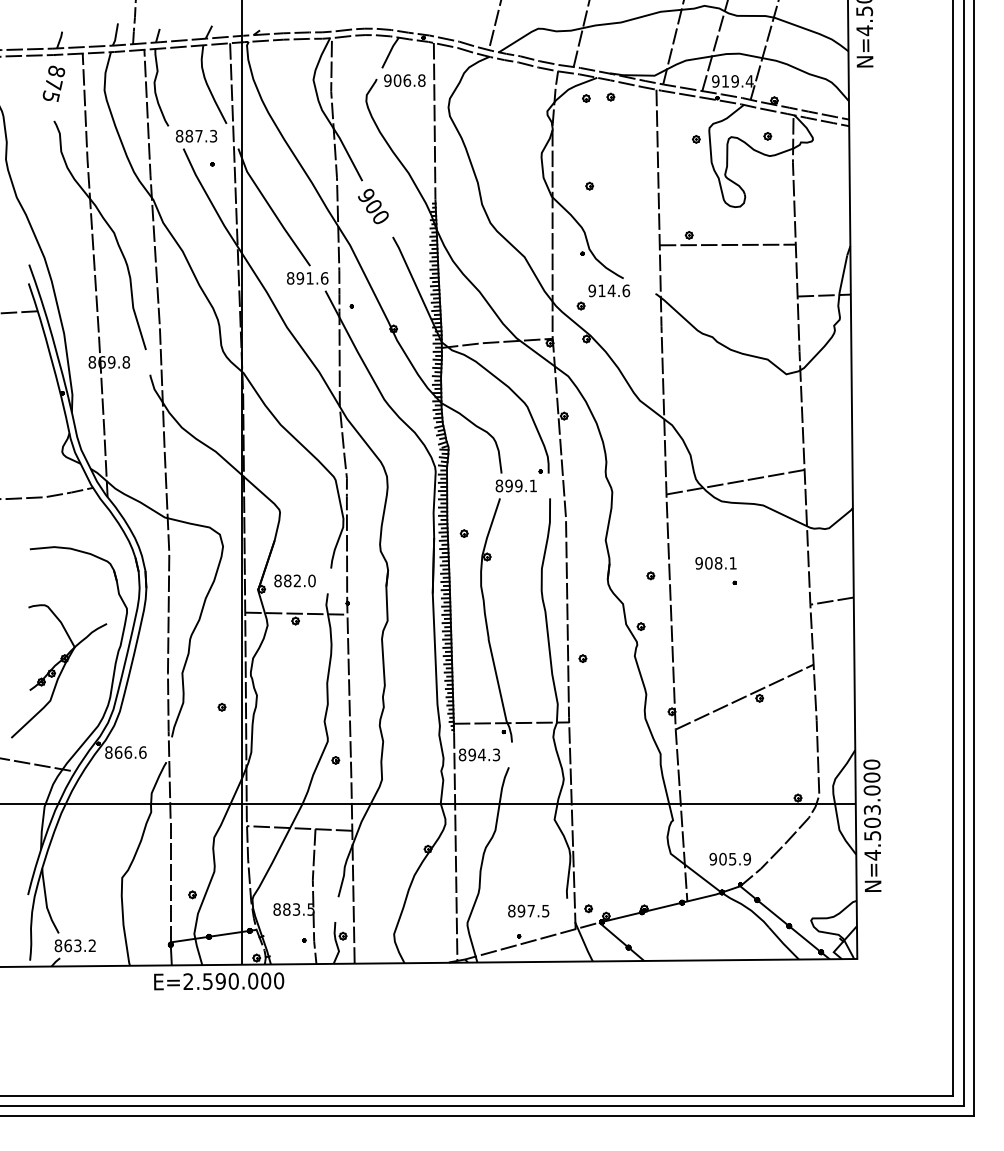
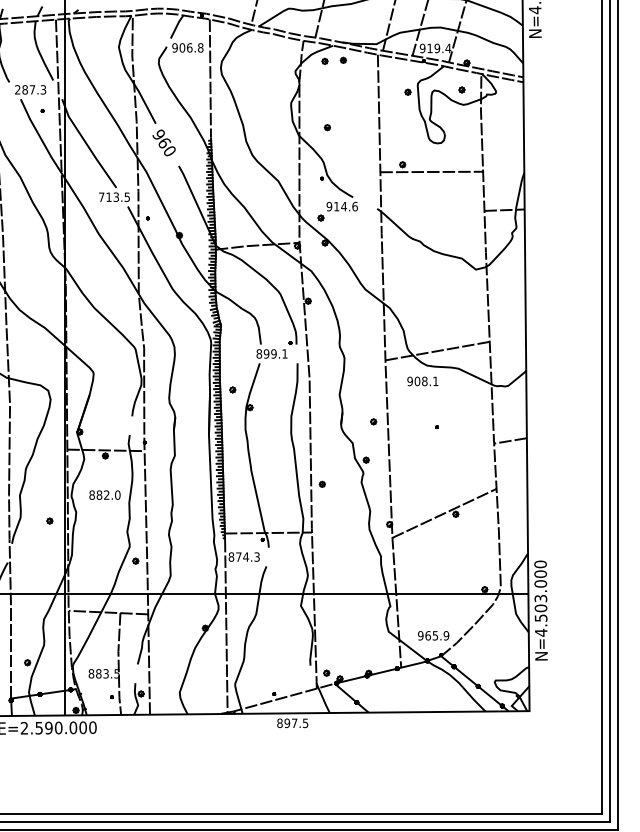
text: (179, 136) -> (17, 90), 887.3 -> 287.3
text: (374, 206) -> (164, 142), 900 -> 960
text: (307, 278) -> (114, 197), 891.6 -> 713.5
text: (715, 563) -> (422, 381), moved
text: (294, 580) -> (104, 494), moved
text: (471, 754) -> (238, 556), 894.3 -> 874.3
text: (722, 858) -> (427, 635), 905.9 -> 965.9
text: (528, 910) -> (292, 722), moved

